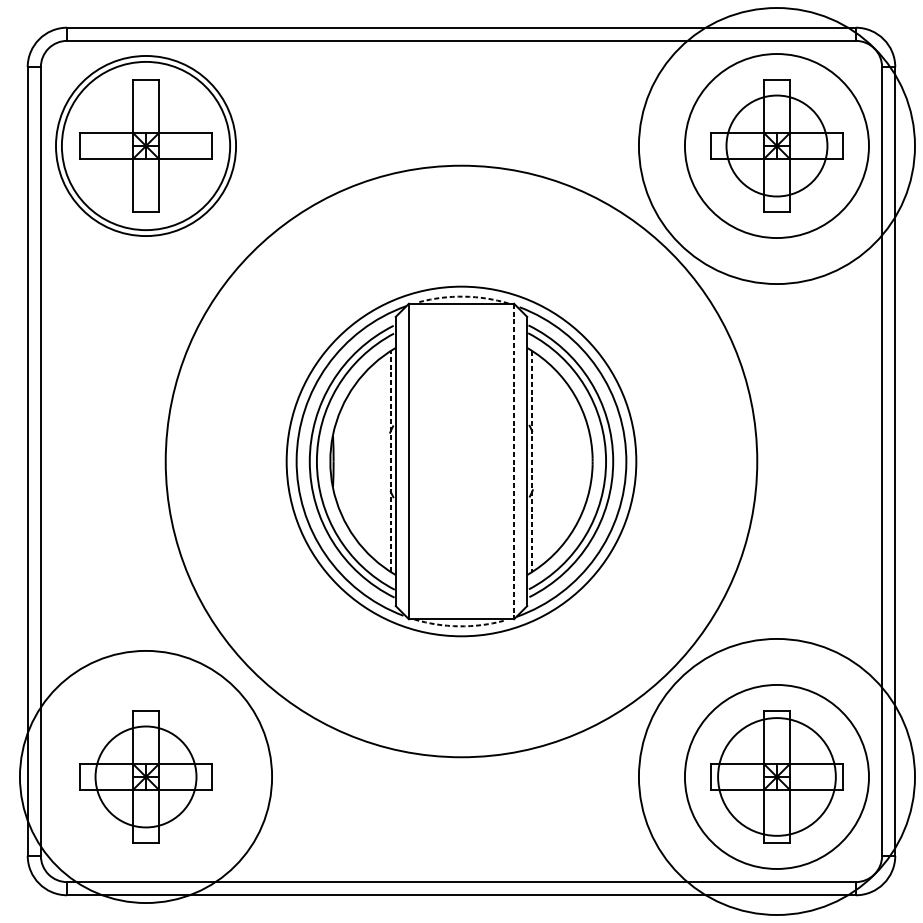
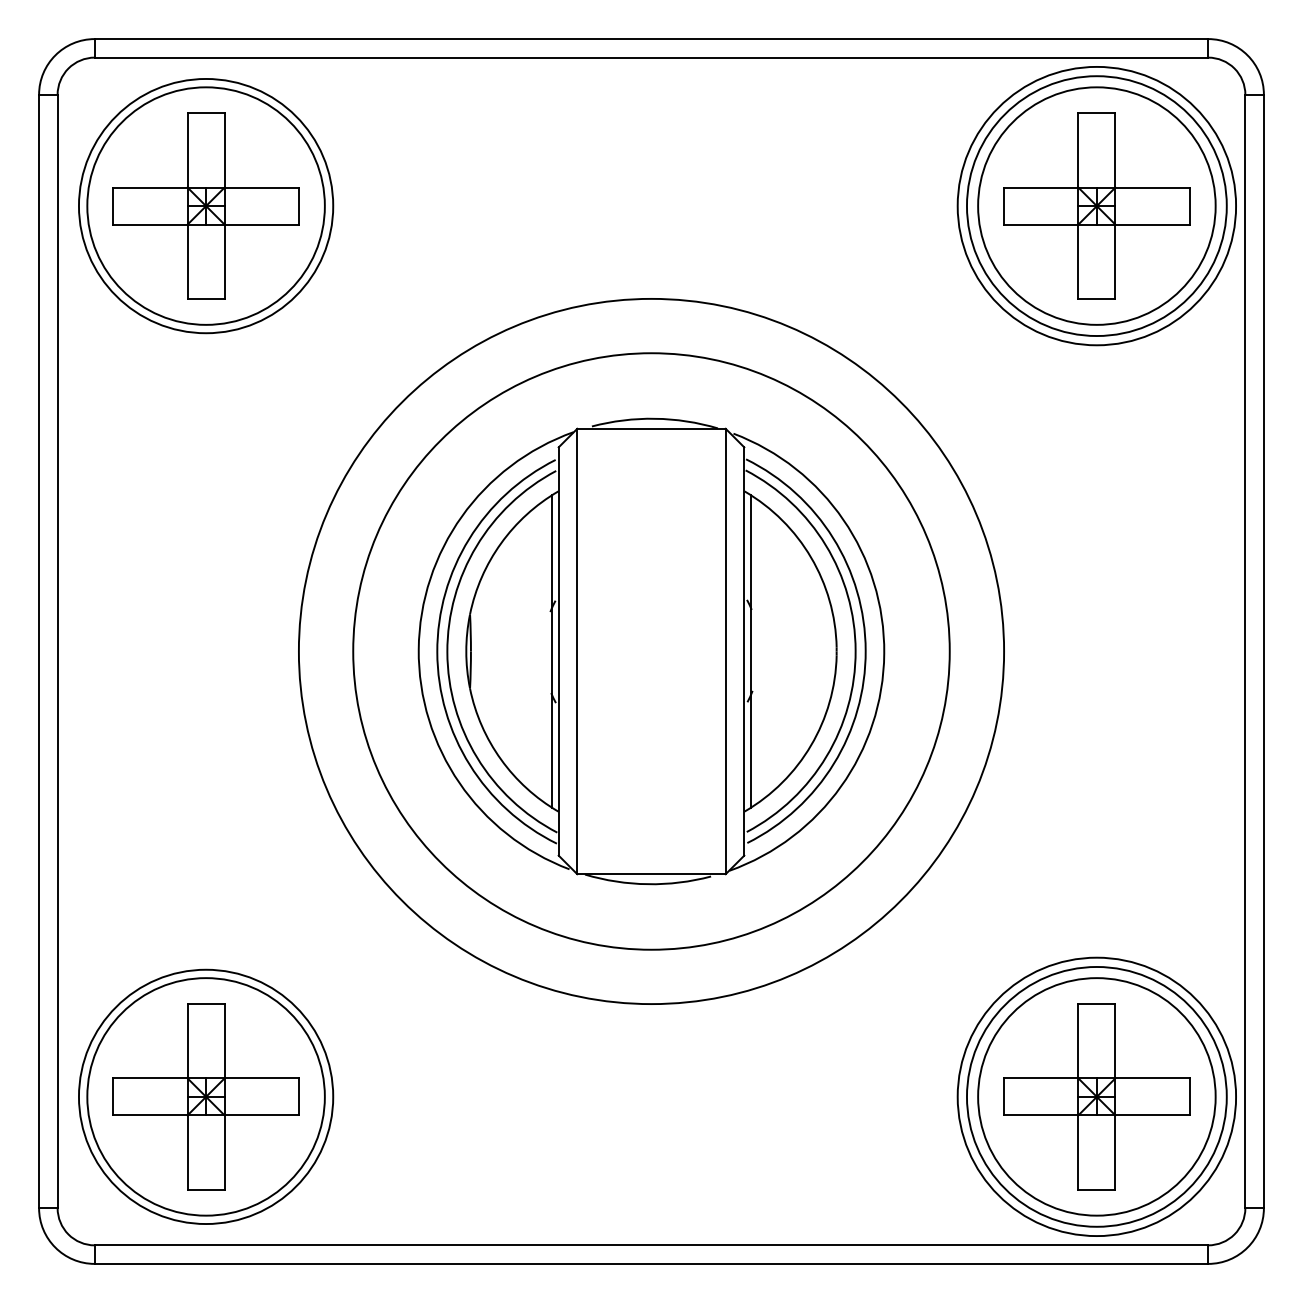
circle: (776, 145) -> (1096, 205), size x0.71
circle: (776, 145) -> (1096, 205), size x1.67
arc: (464, 296) -> (655, 418), dashed -> solid
line: (391, 460) -> (552, 650), dashed -> solid
circle: (461, 461) -> (651, 651), size x0.71
circle: (461, 461) -> (651, 651), size x1.43
line: (513, 461) -> (725, 651), dashed -> solid
line: (531, 461) -> (750, 651), dashed -> solid
arc: (458, 626) -> (647, 884), dashed -> solid
circle: (145, 776) -> (205, 1096), size x0.71
circle: (145, 776) -> (205, 1096), size x1.67
circle: (776, 776) -> (1096, 1096), size x0.71
circle: (776, 776) -> (1096, 1096), size x1.43

